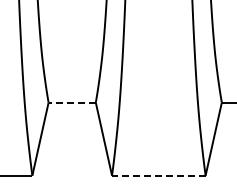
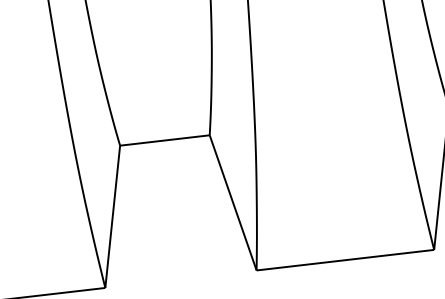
line: (72, 102) -> (165, 140), dashed -> solid
line: (158, 175) -> (344, 259), dashed -> solid

